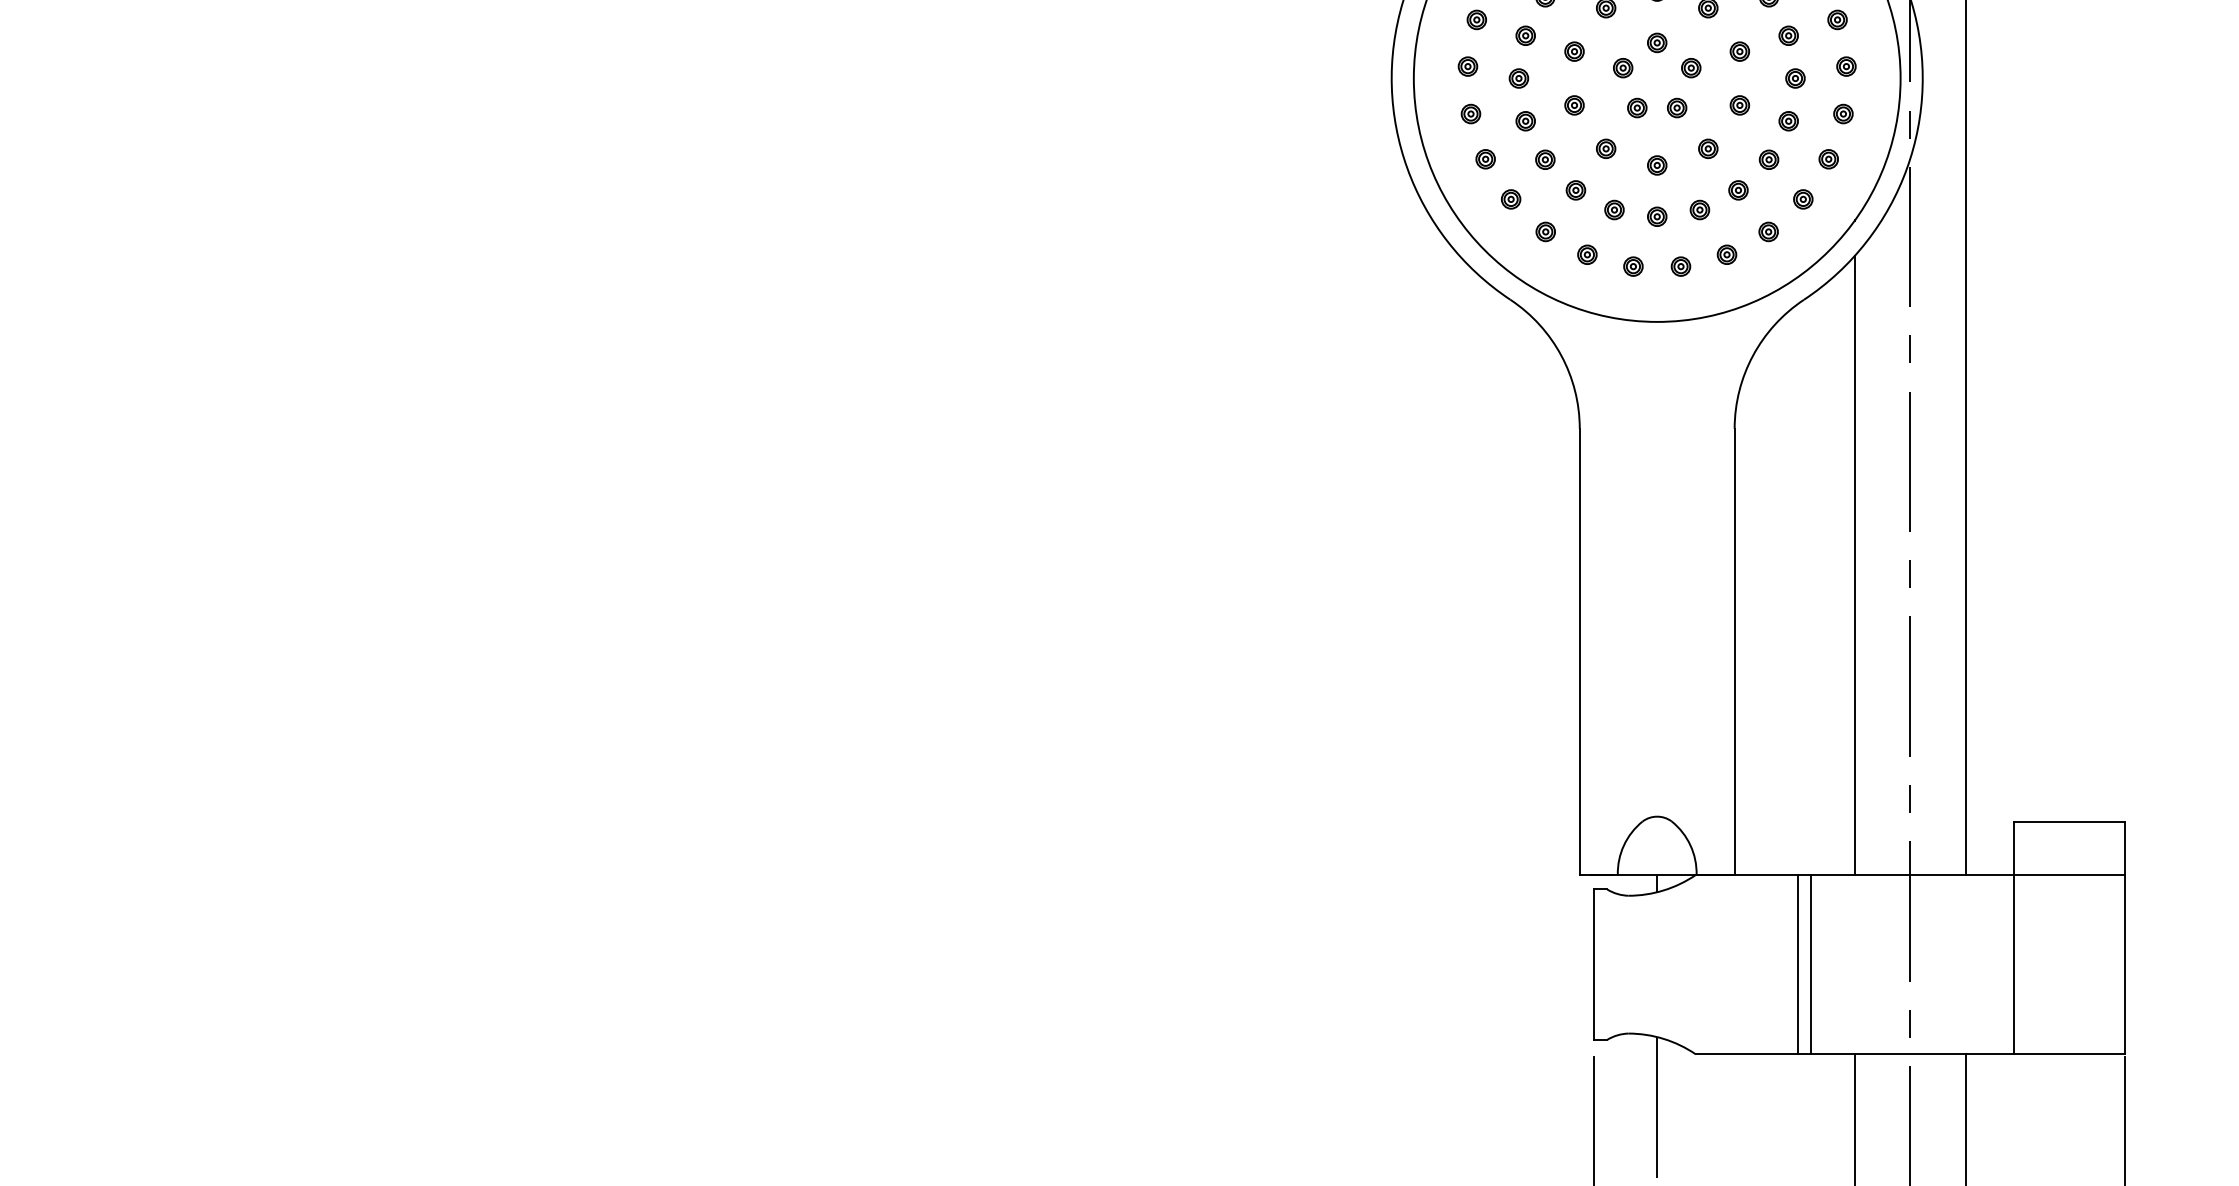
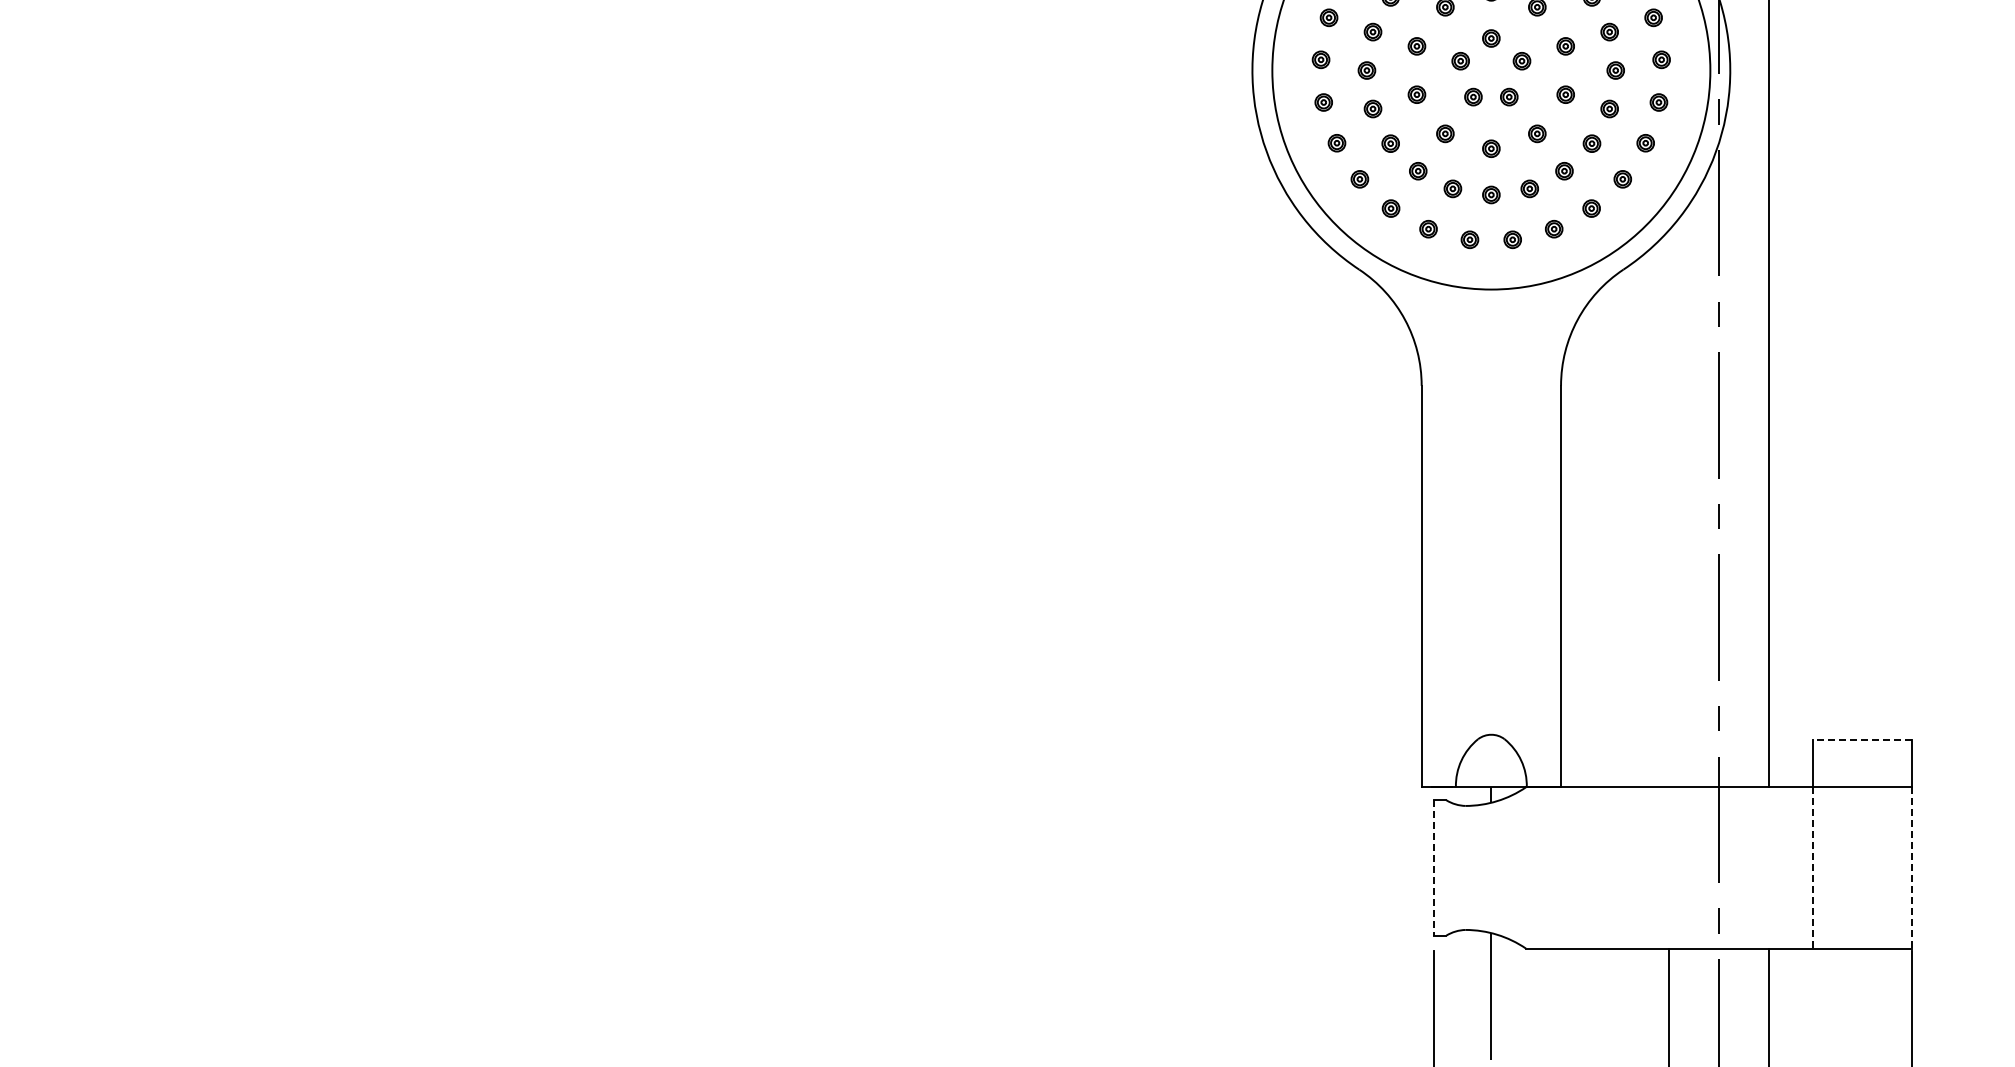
line: (1855, 565) -> (1669, 508), removed
line: (2069, 821) -> (1862, 739), solid -> dashed
line: (1594, 964) -> (1434, 867), solid -> dashed
line: (1797, 964) -> (1617, 867), removed
line: (1810, 964) -> (1629, 867), removed
line: (2014, 964) -> (1812, 867), solid -> dashed
line: (2125, 964) -> (1912, 867), solid -> dashed

